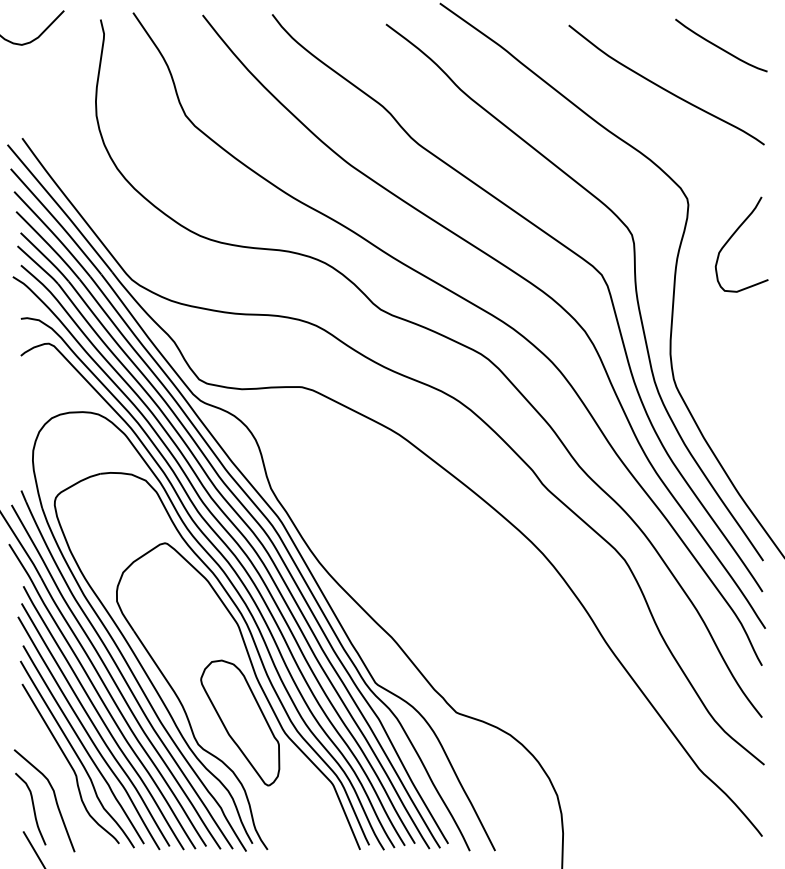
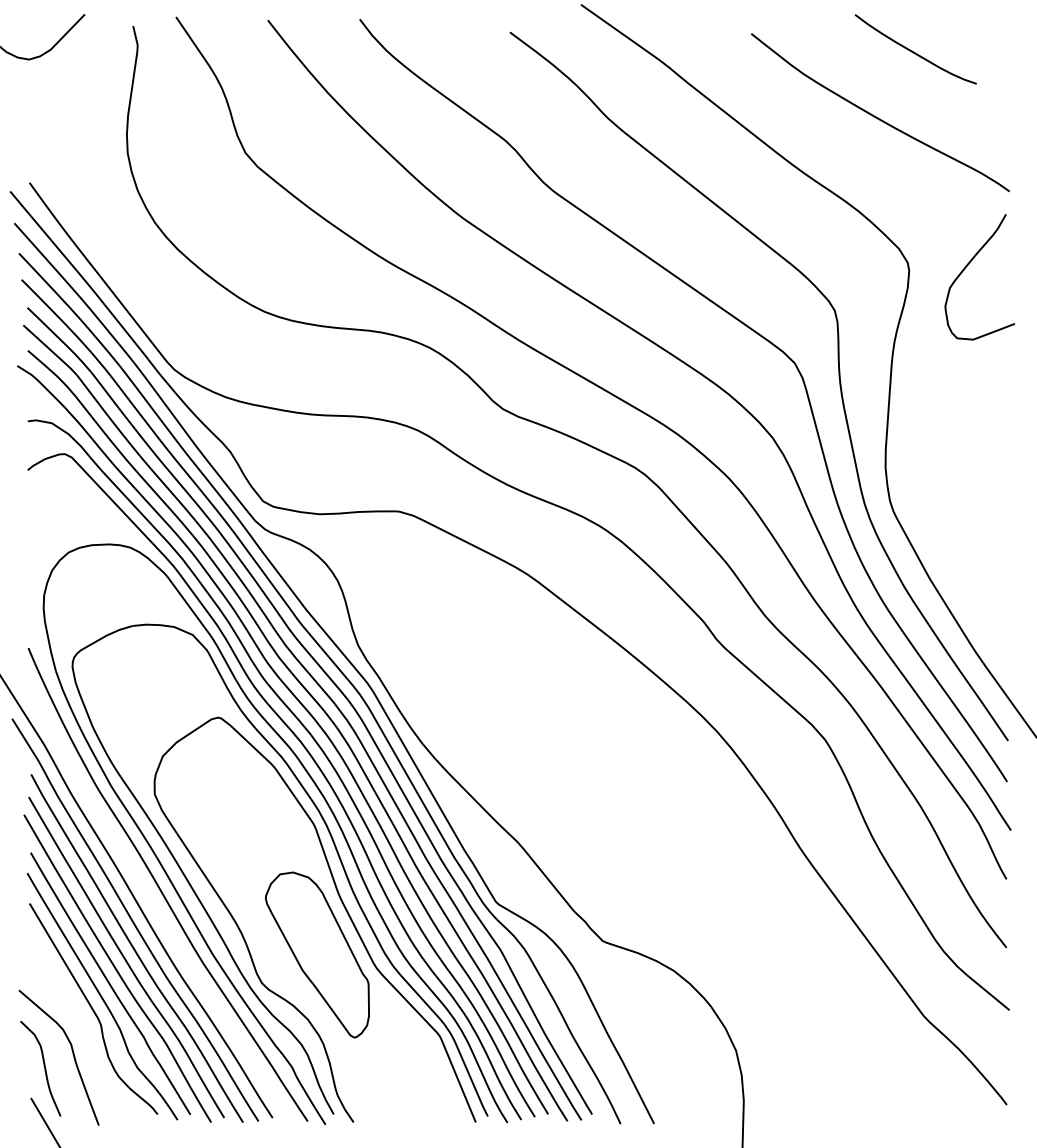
curve: (719, 47) -> (913, 51), moved
curve: (731, 238) -> (965, 269), moved
curve: (113, 677) -> (149, 895), removed

